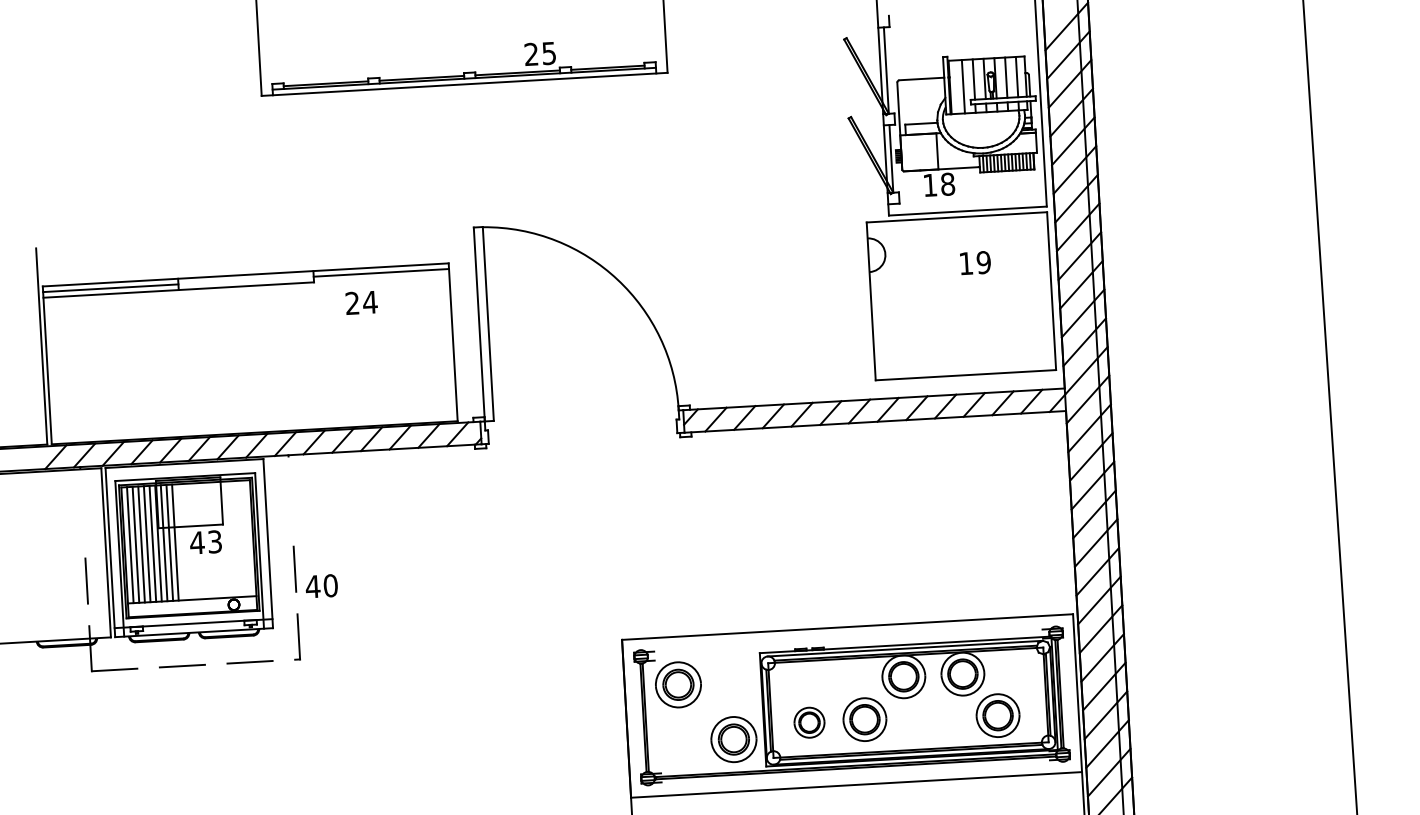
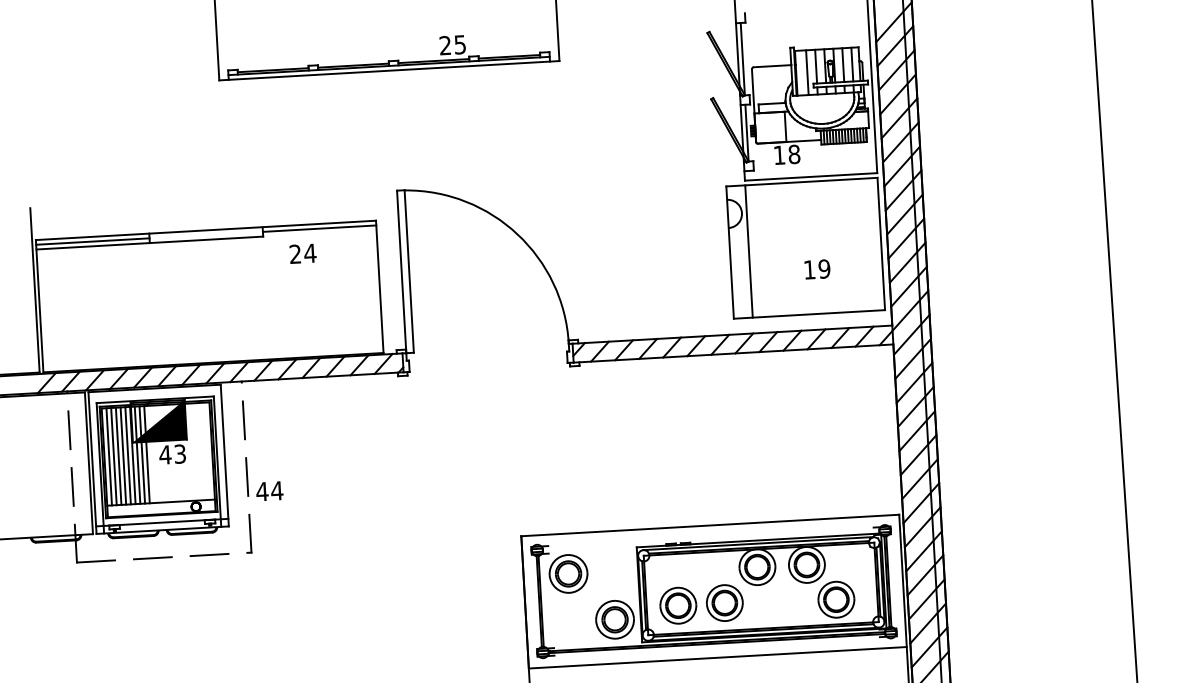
text: (975, 263) -> (817, 269), moved
line: (893, 300) -> (748, 251), added
line: (290, 501) -> (243, 420), added
fill: (190, 502) -> (159, 421), added
line: (82, 513) -> (69, 430), added
text: (331, 585) -> (277, 490), 40 -> 44
part: (809, 722) -> (678, 605), size x1.43

